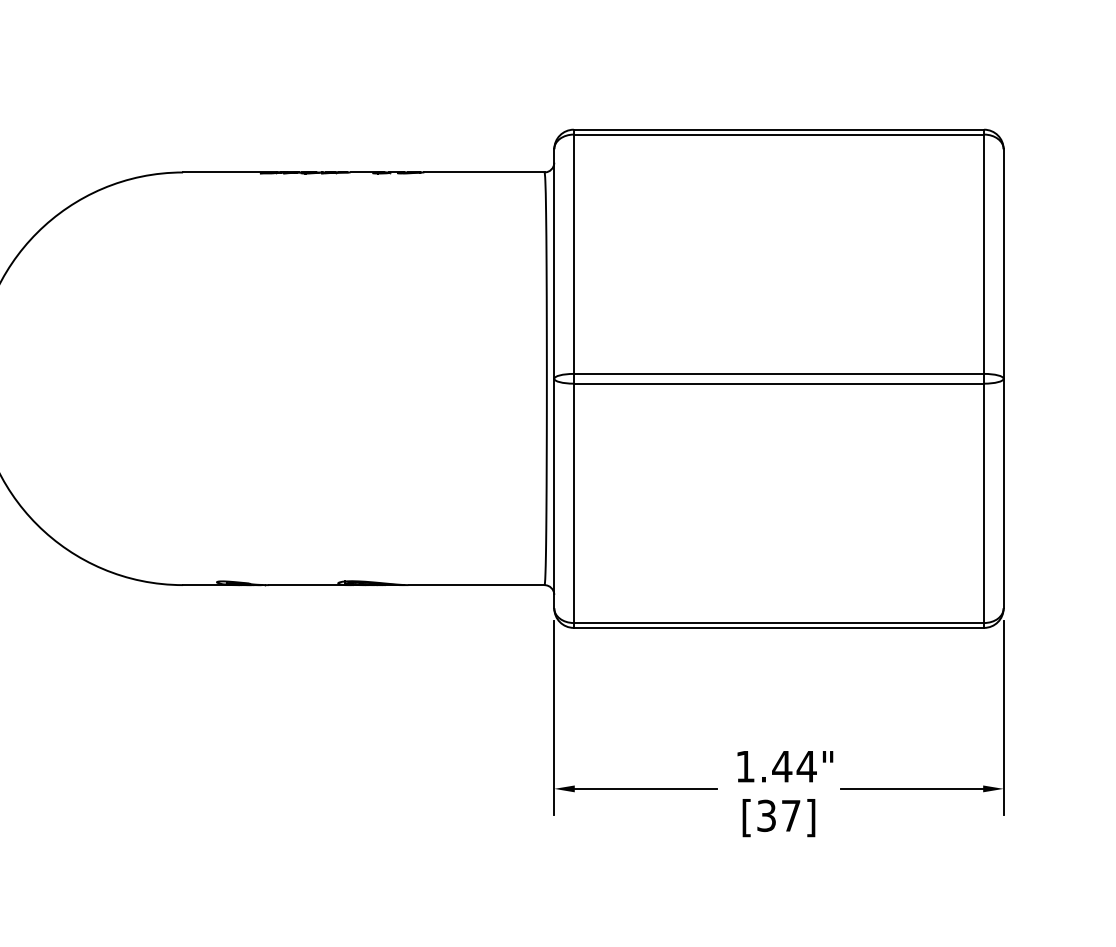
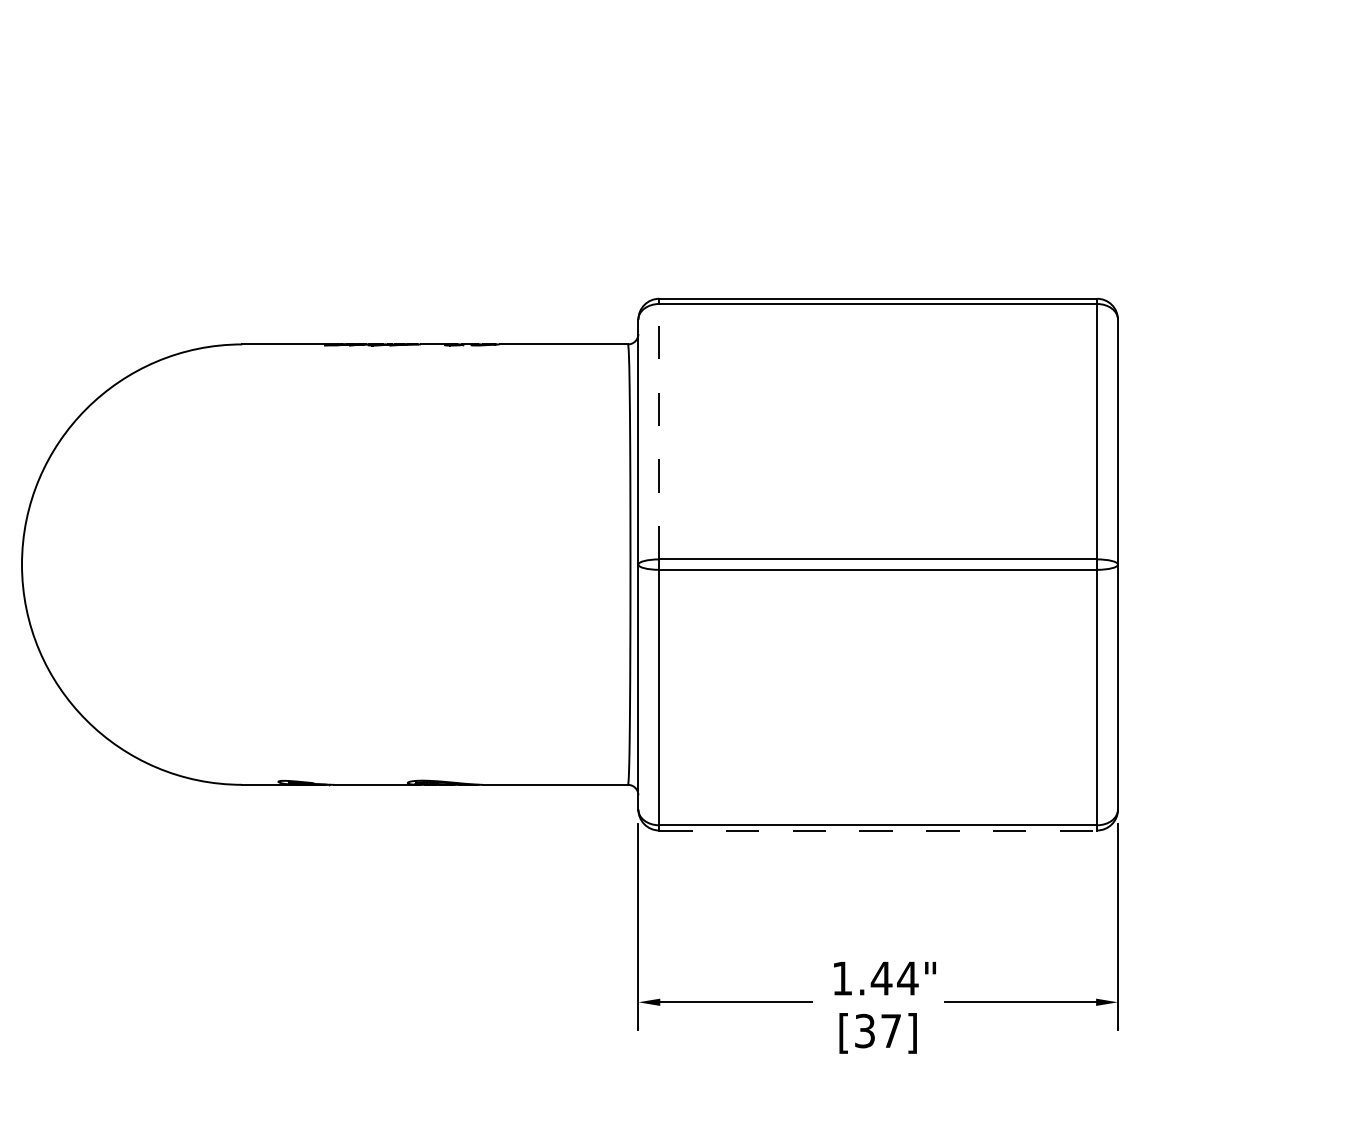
line: (574, 254) -> (659, 431), solid -> dashed
line: (779, 627) -> (878, 830), solid -> dashed

